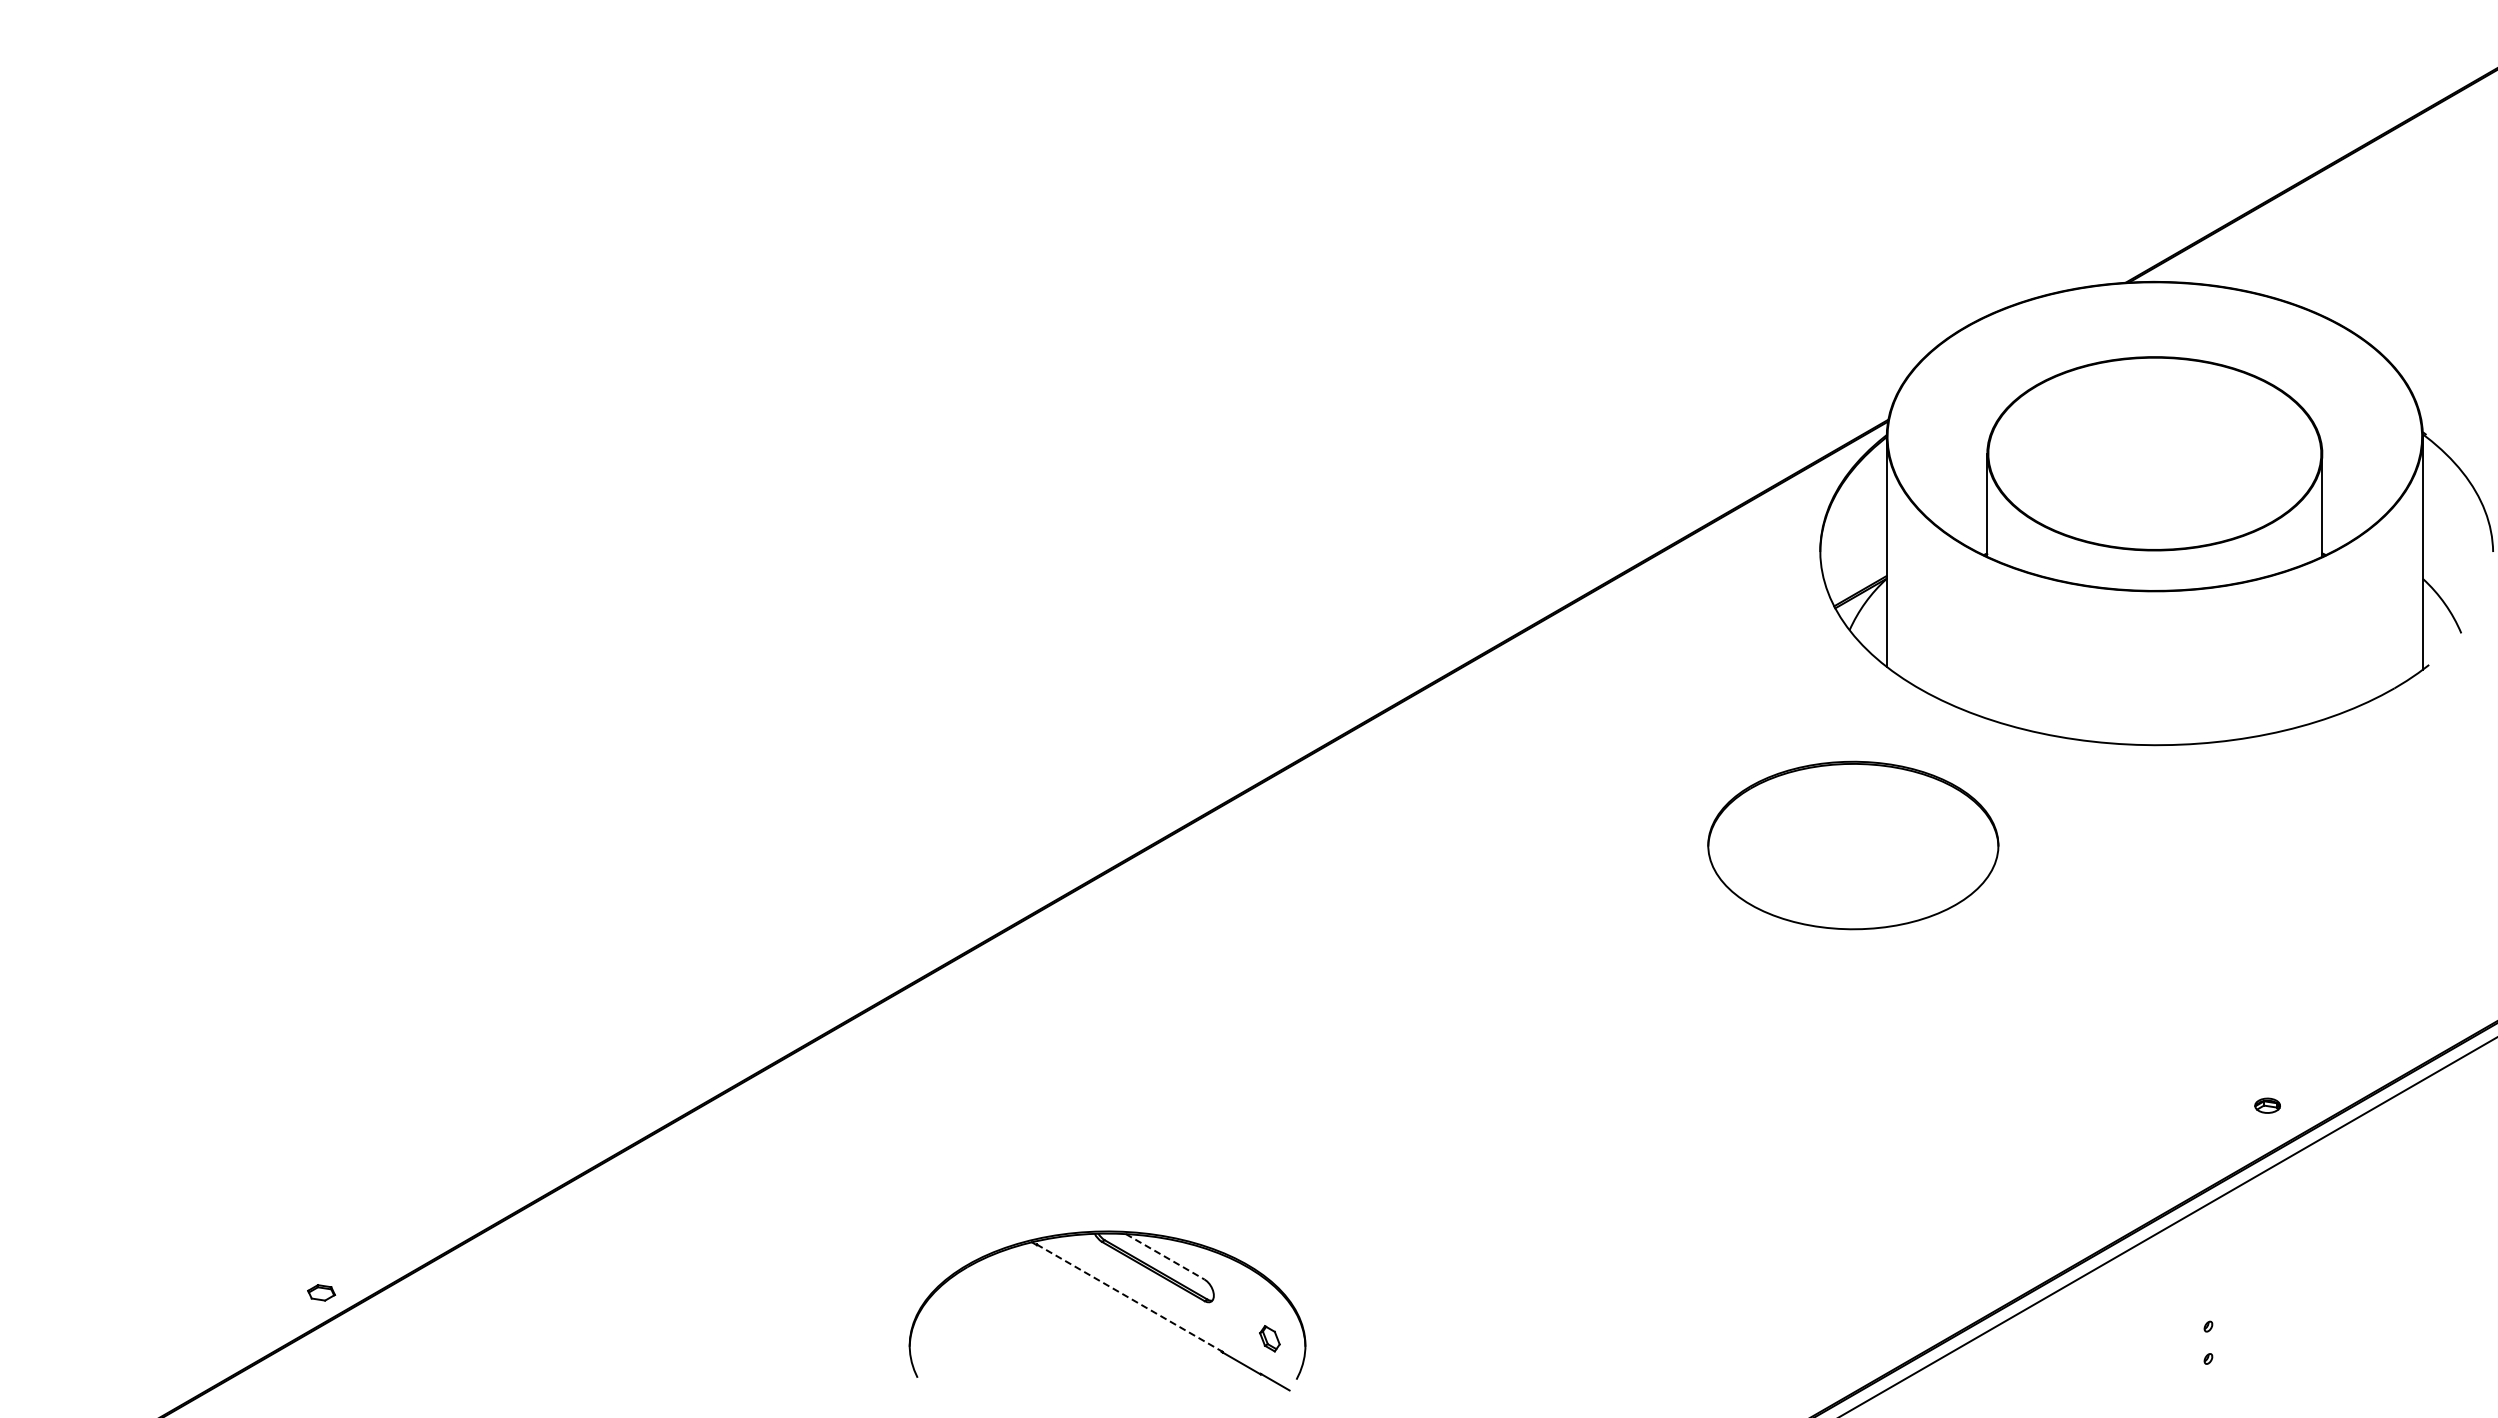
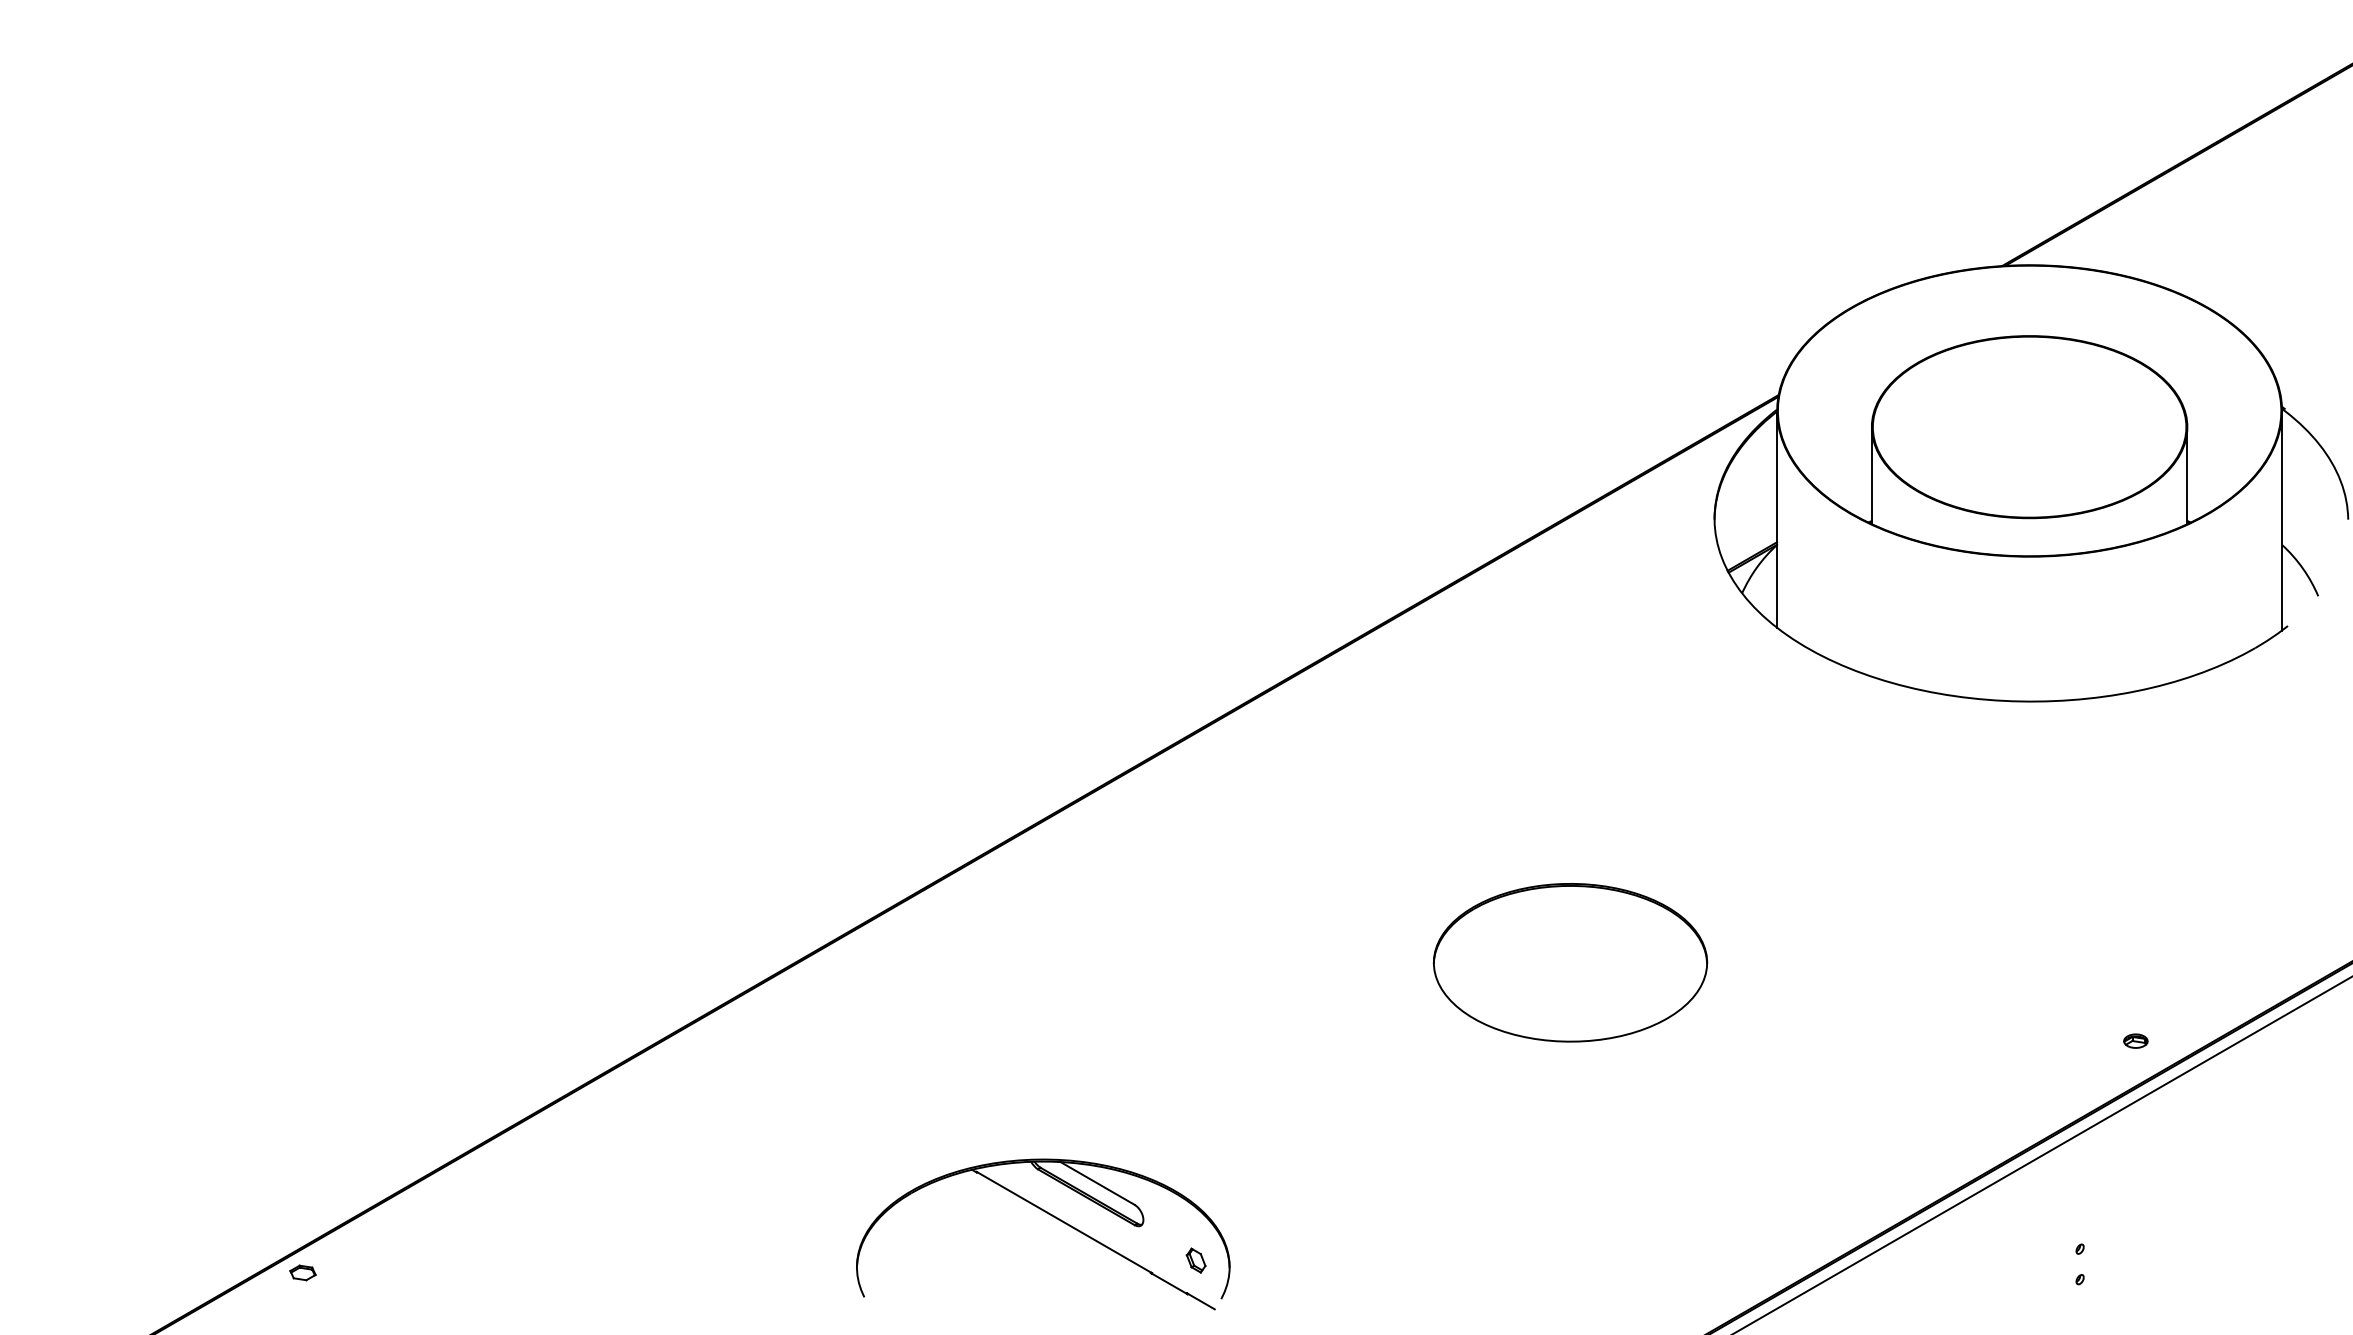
part: (1853, 845) -> (1570, 962), moved
line: (1165, 1257) -> (1097, 1184), dashed -> solid
part: (321, 1292) -> (302, 1272), moved
line: (1129, 1298) -> (1063, 1222), dashed -> solid

